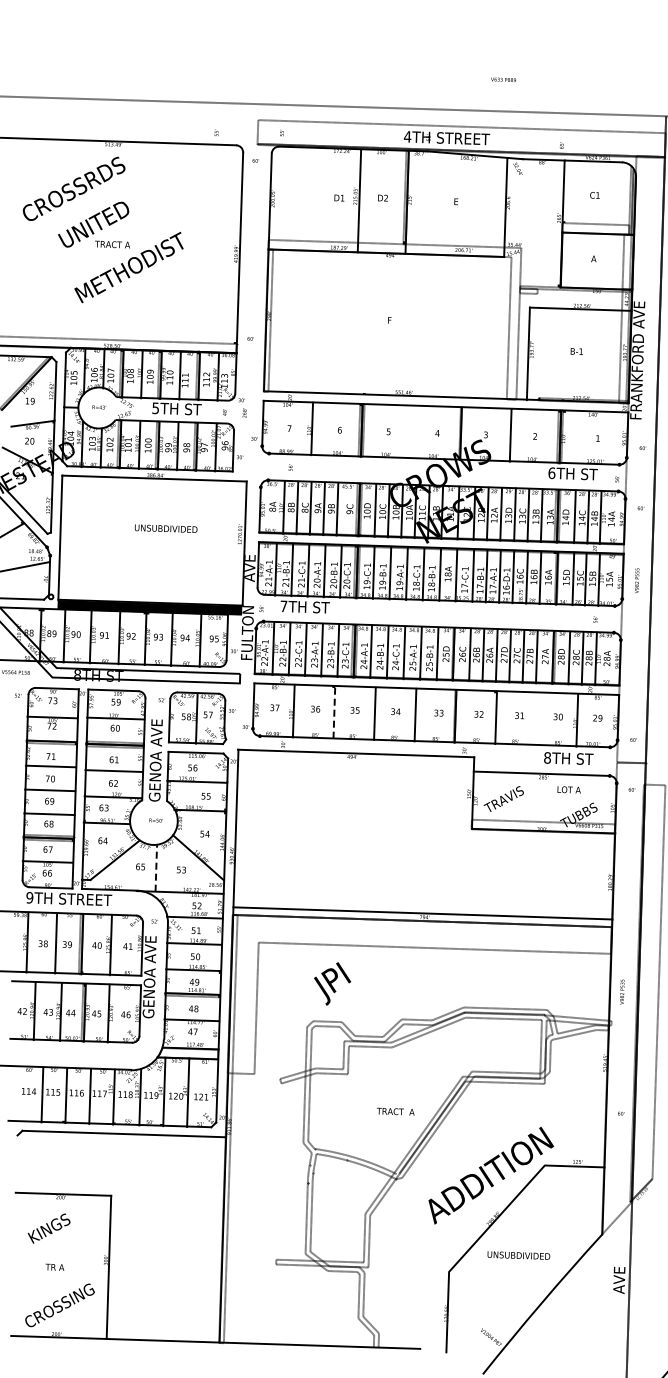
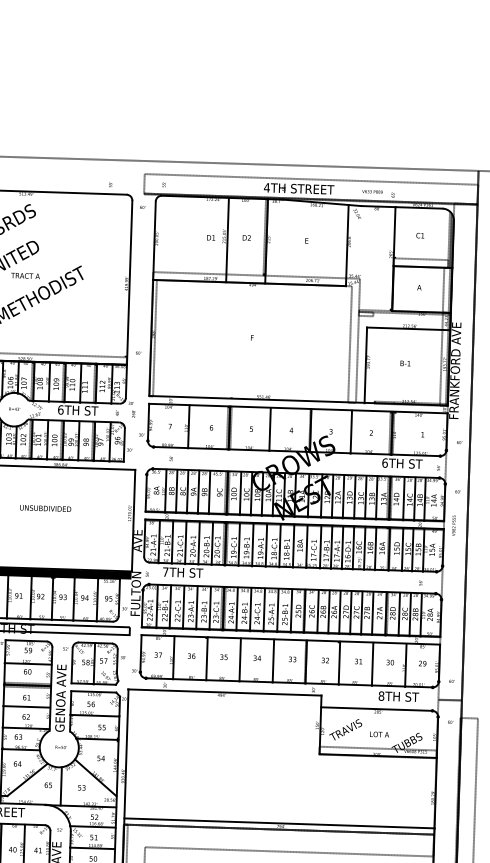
text: (503, 79) -> (372, 191), moved
text: (155, 408) -> (60, 410), 5TH -> 6TH
line: (411, 431) -> (270, 428), added
text: (165, 528) -> (45, 508), moved
text: (637, 580) -> (454, 525), moved
line: (334, 711) -> (207, 658), dashed -> solid
line: (536, 718) -> (372, 663), added
text: (568, 789) -> (378, 734), moved
line: (156, 867) -> (61, 785), dashed -> solid

